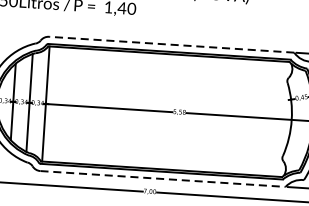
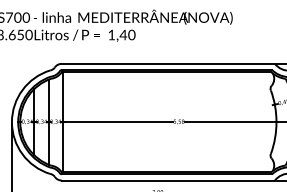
line: (171, 44) -> (168, 63), dashed -> solid
line: (163, 178) -> (168, 180), dashed -> solid

